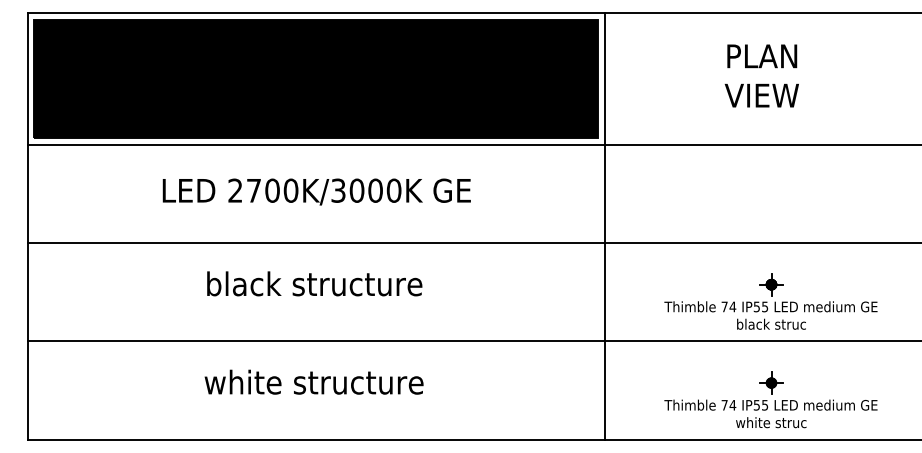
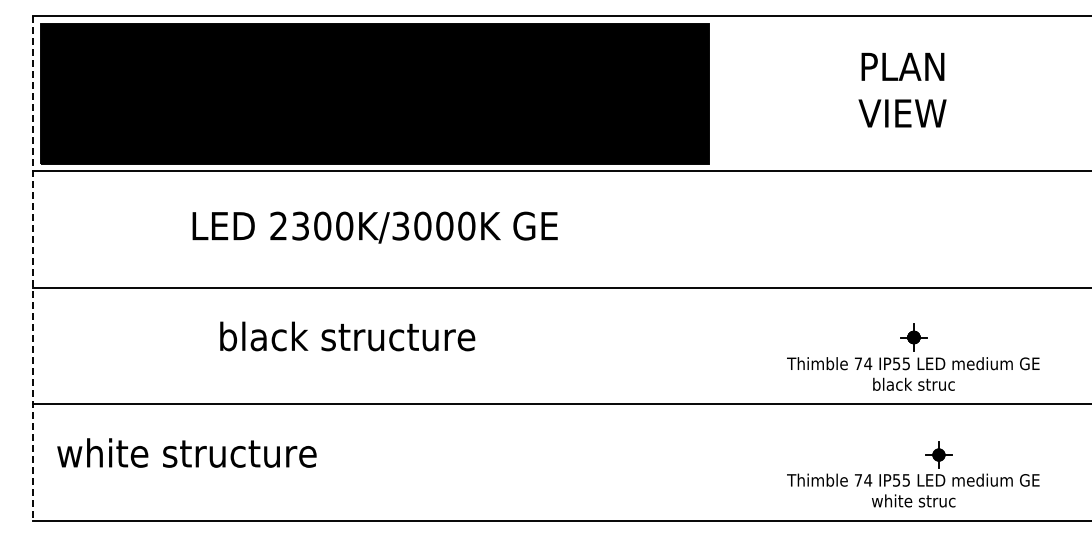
text: (253, 190) -> (300, 225), 2700K/3000K -> 2300K/3000K
line: (27, 226) -> (32, 268), solid -> dashed
line: (604, 226) -> (716, 268), removed
text: (314, 283) -> (347, 336), moved
text: (313, 381) -> (186, 452), moved
part: (771, 382) -> (938, 454), moved

